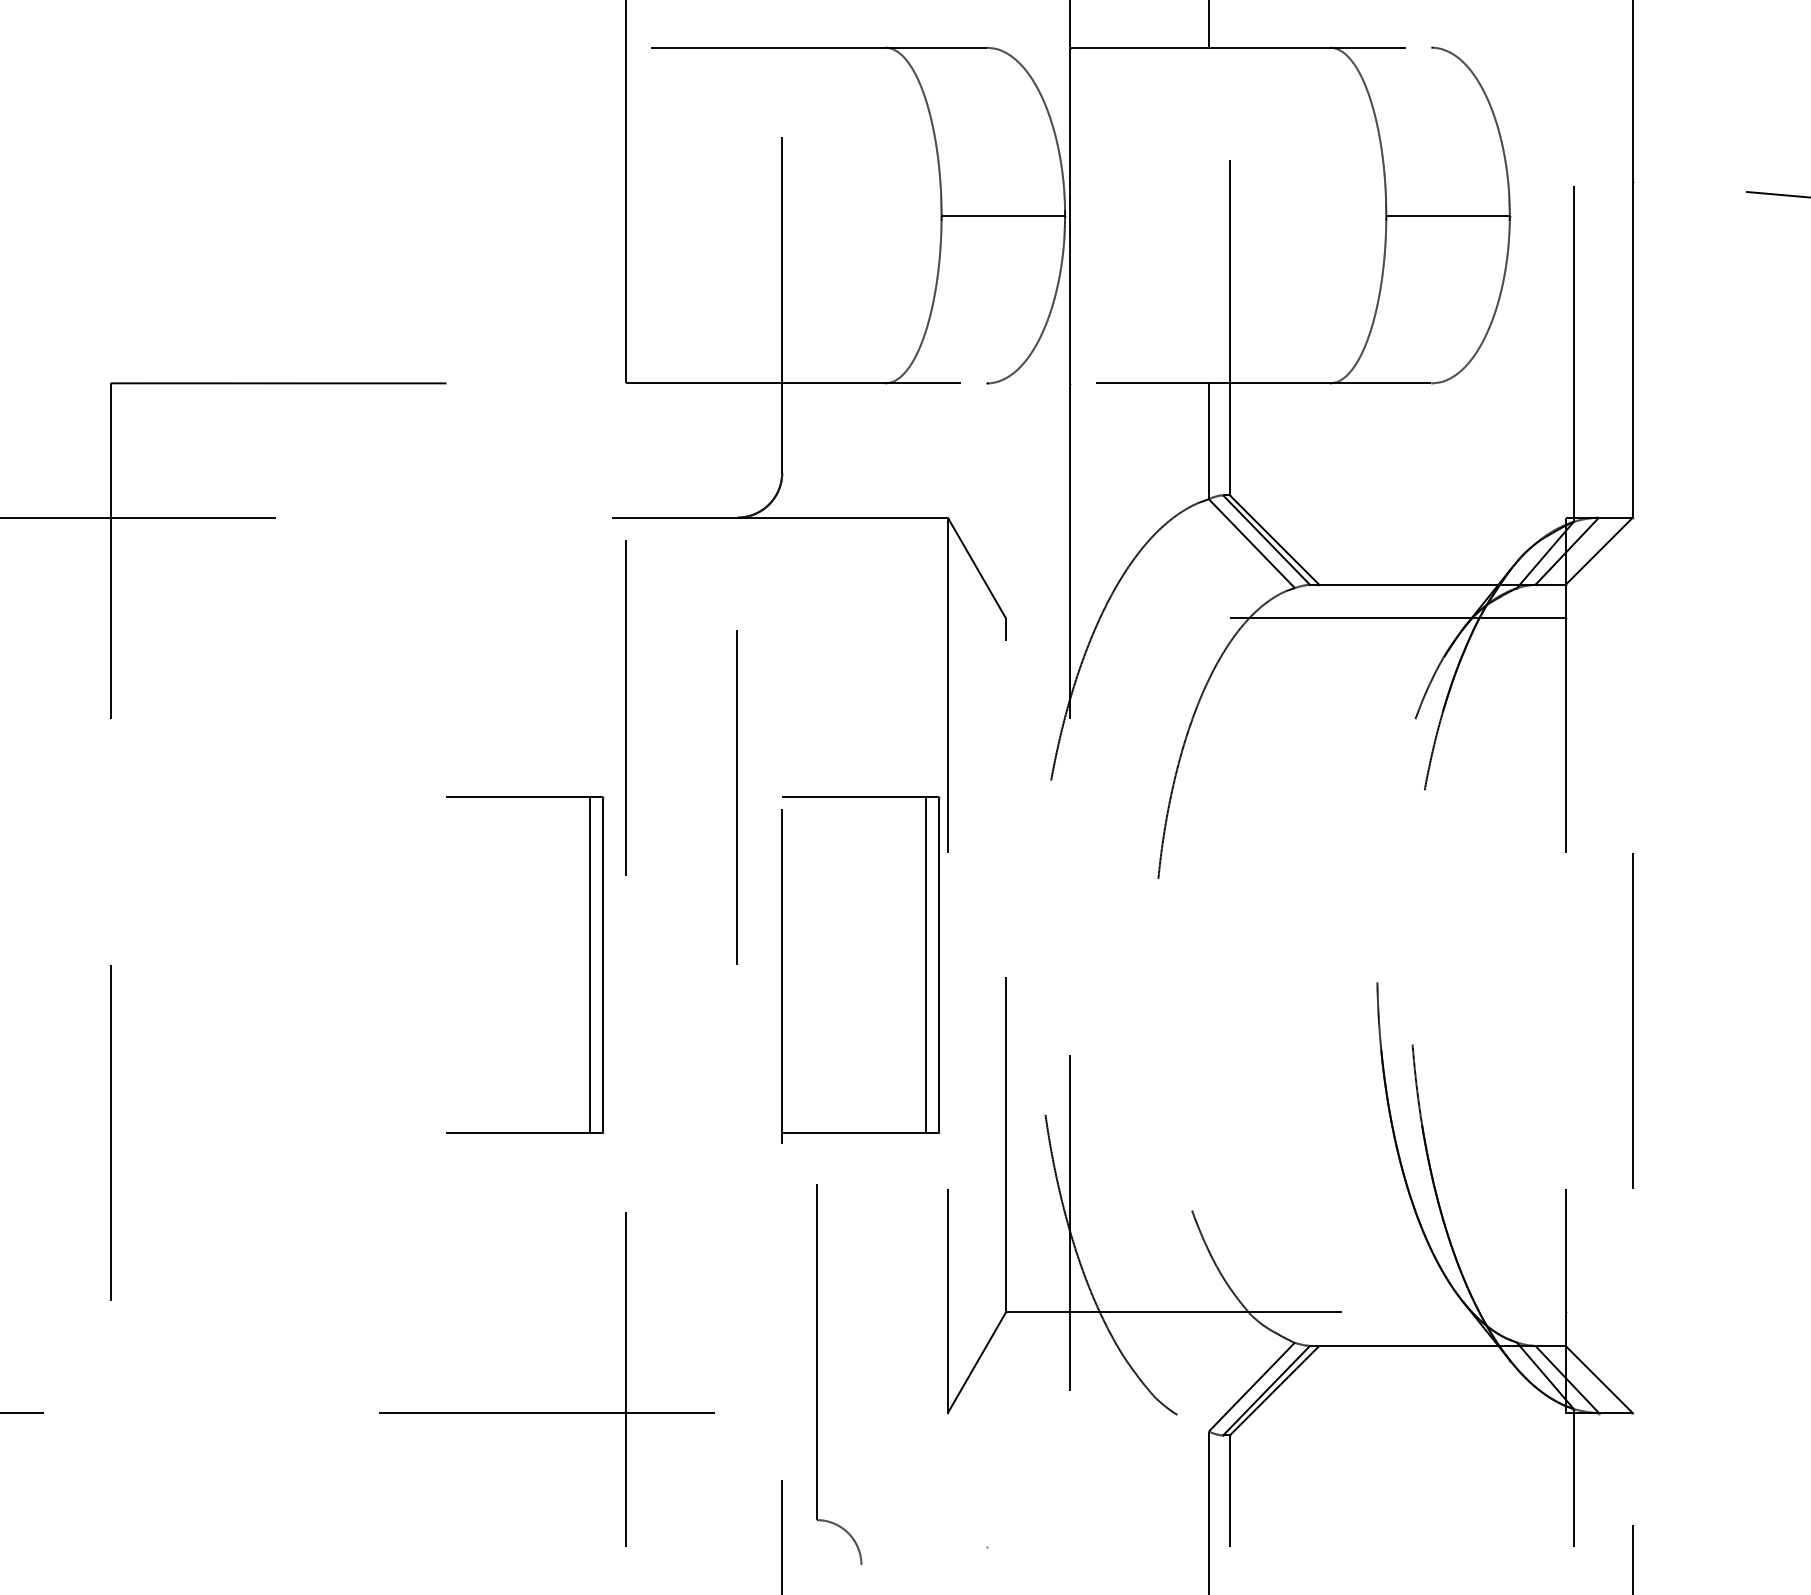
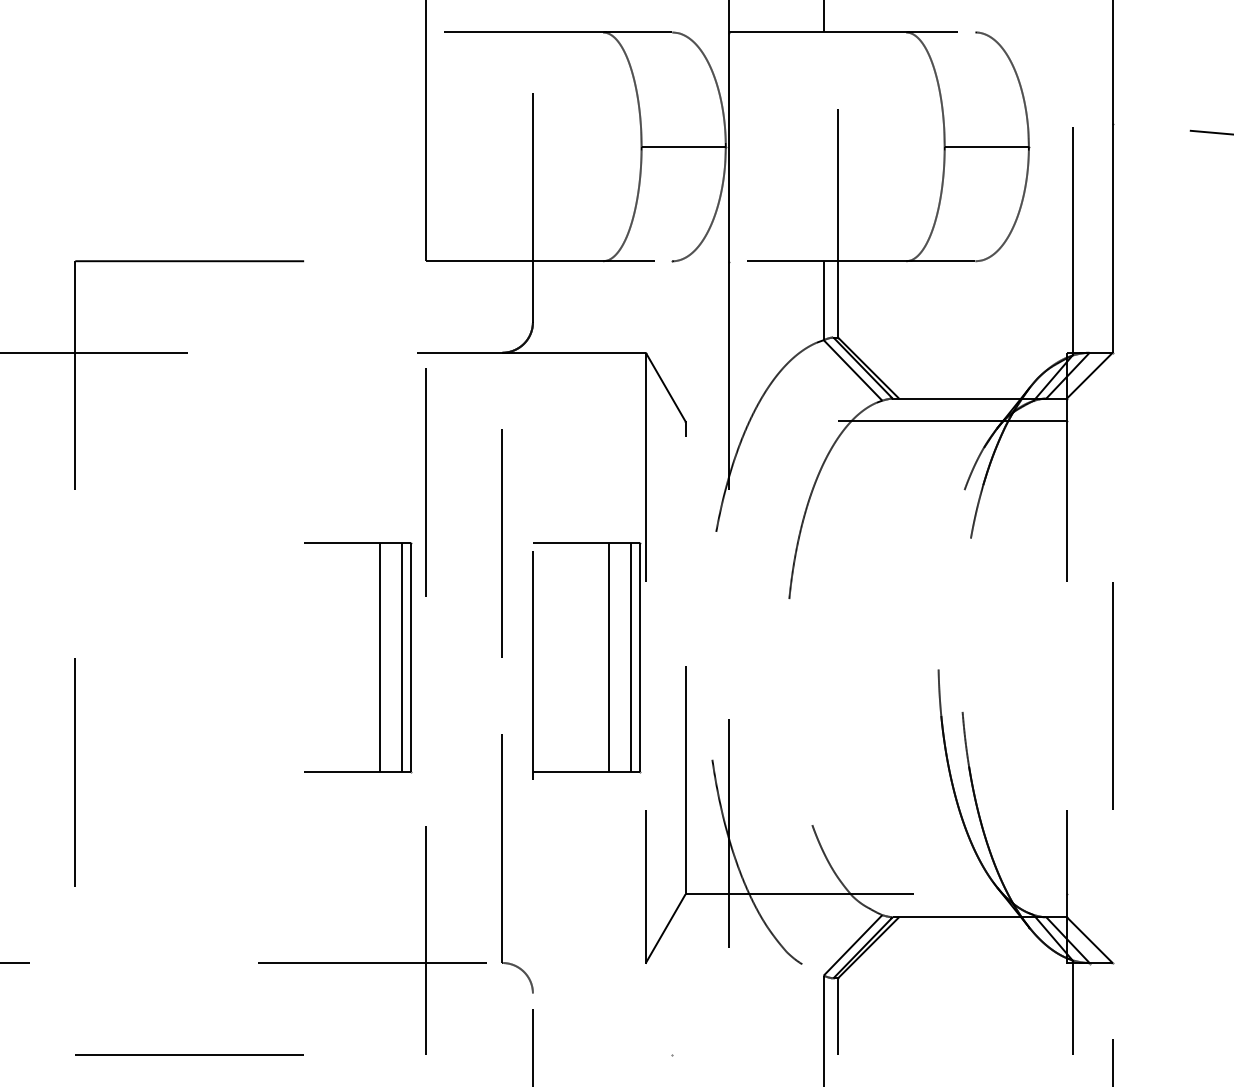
line: (558, 964) -> (380, 657), added
line: (894, 964) -> (609, 657), added
part: (816, 1374) -> (502, 863), moved
line: (278, 1547) -> (189, 1054), added

